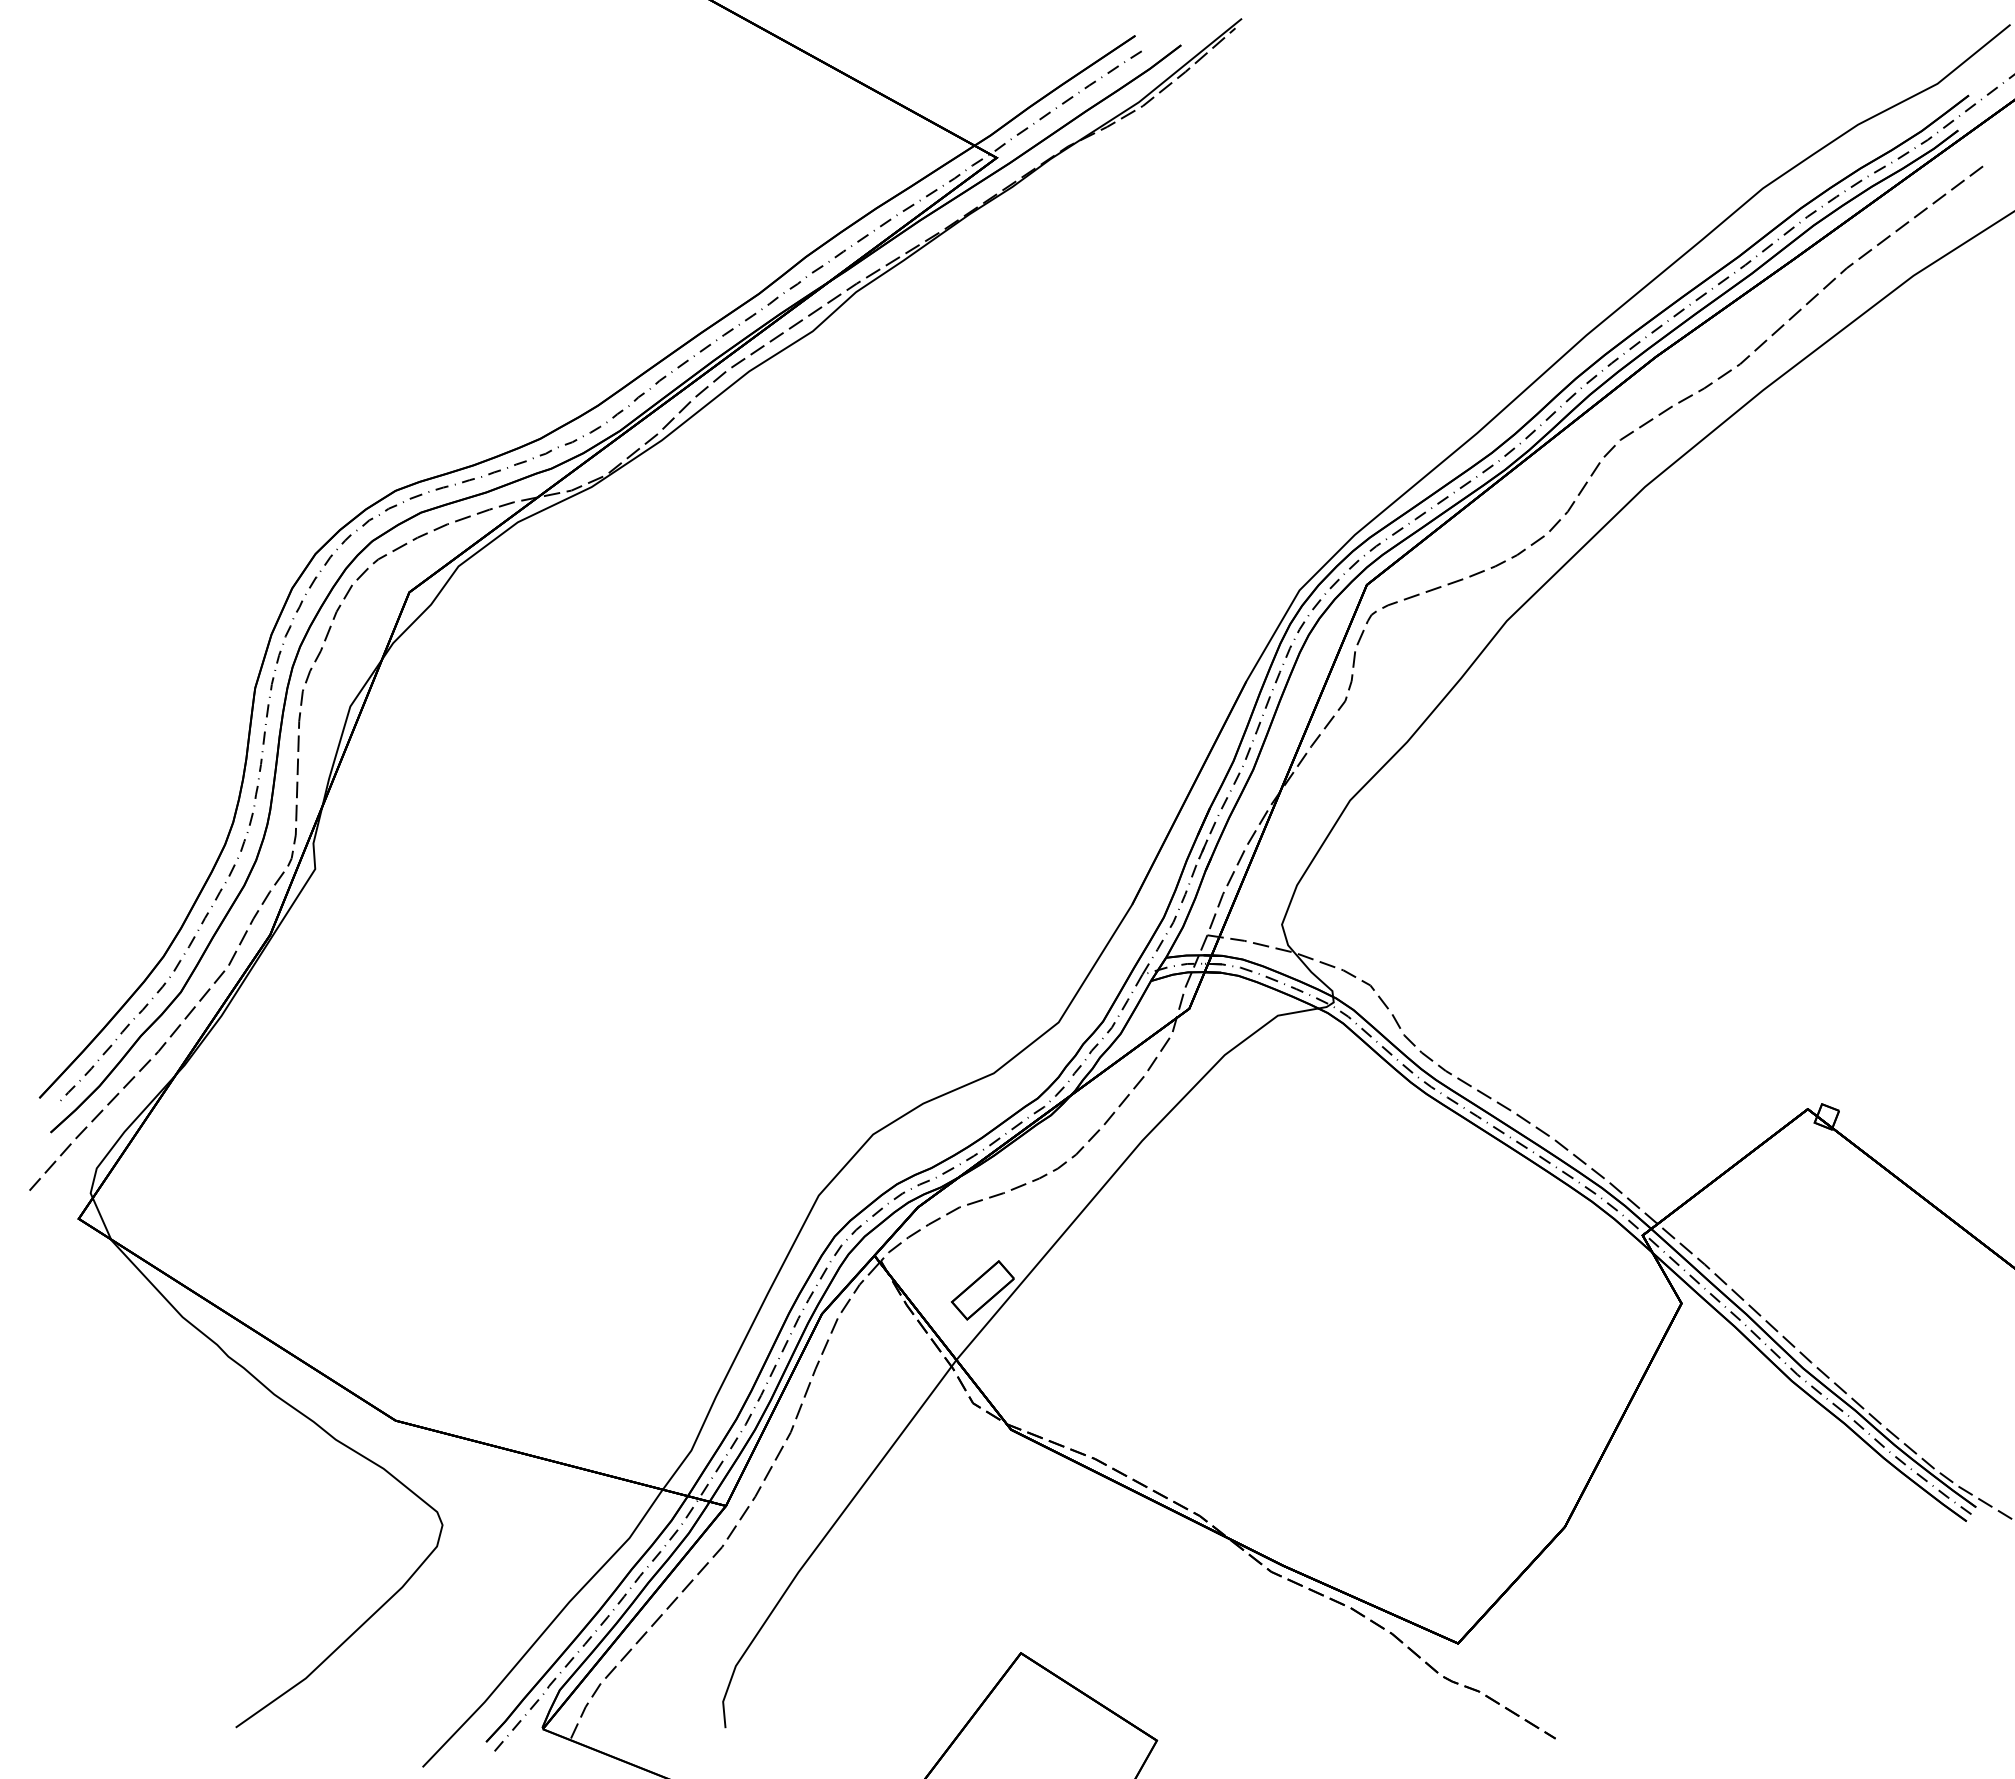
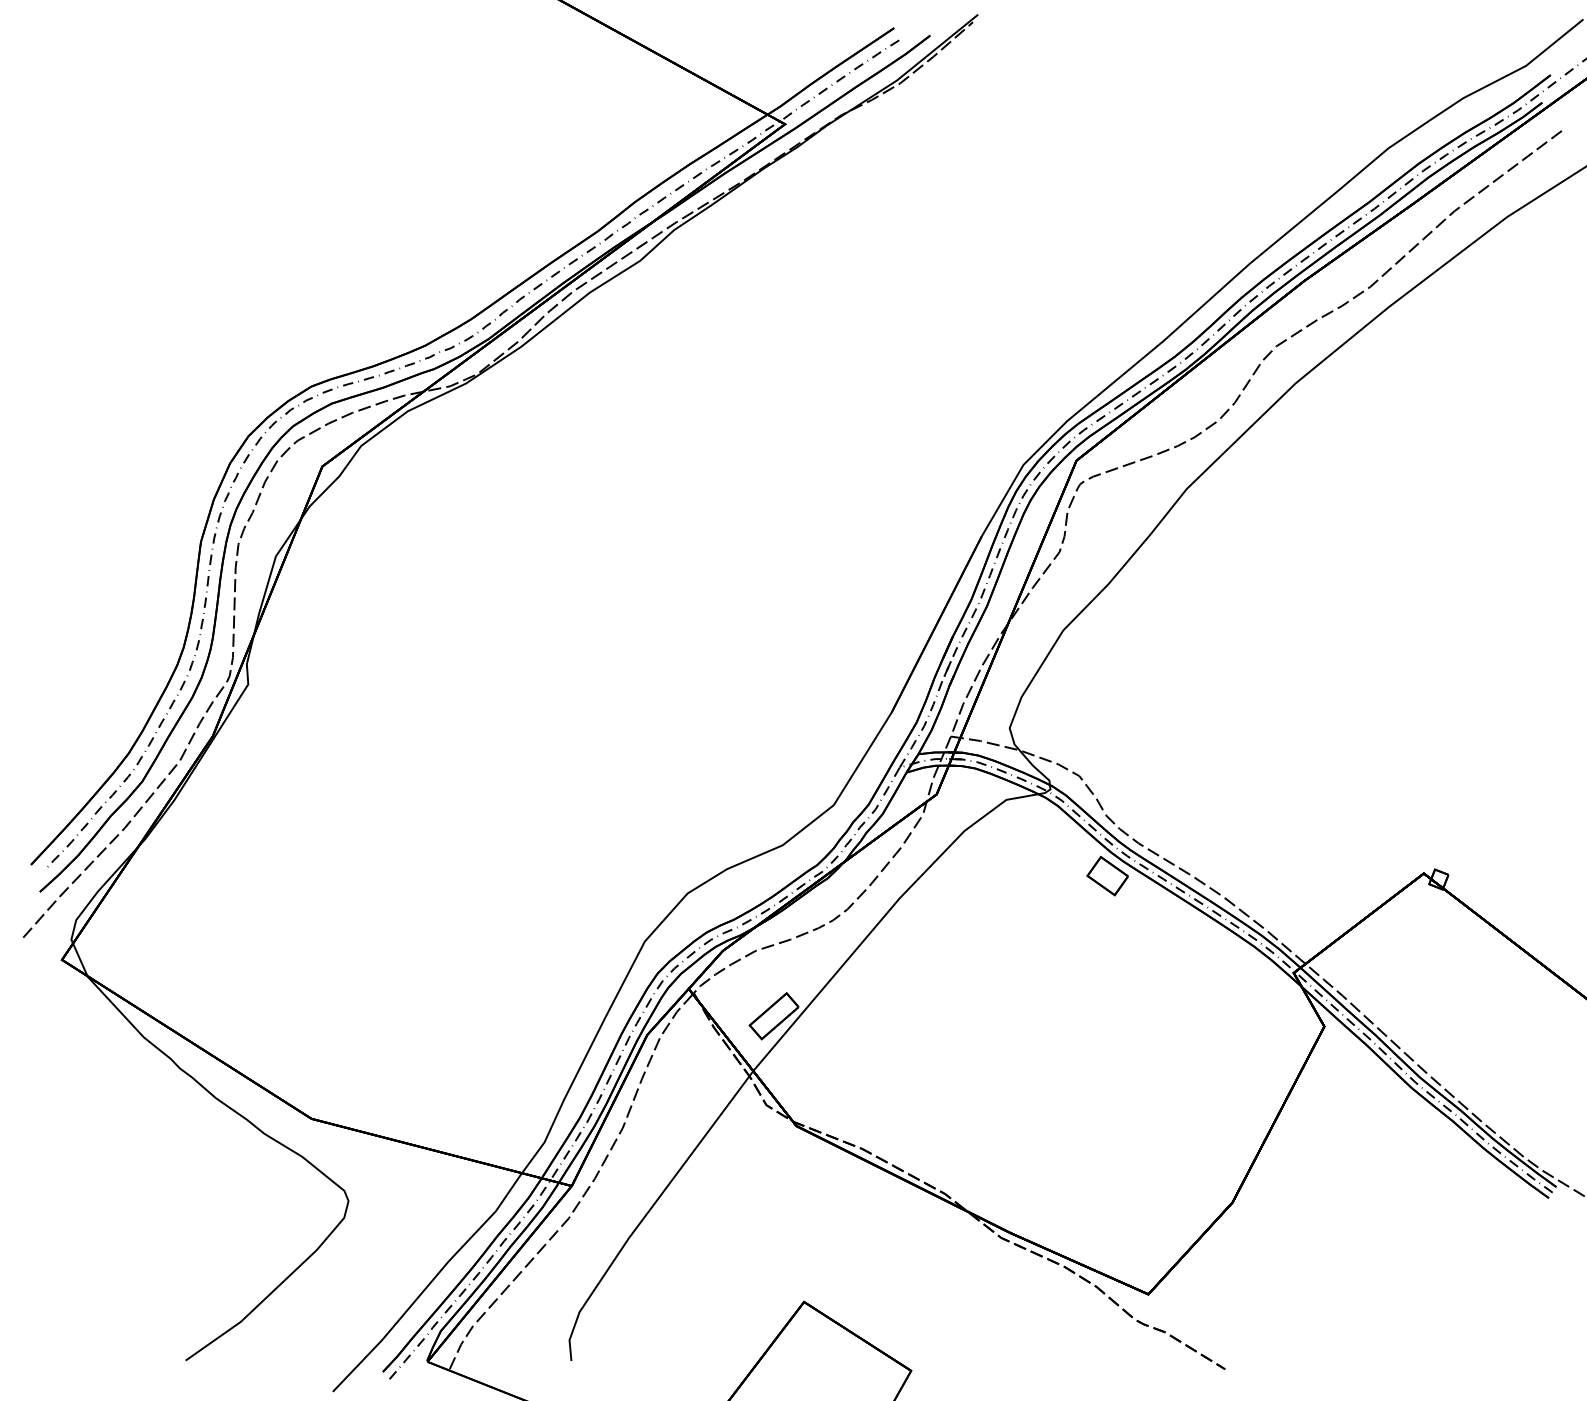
part: (1405, 1112) -> (1106, 876), added

